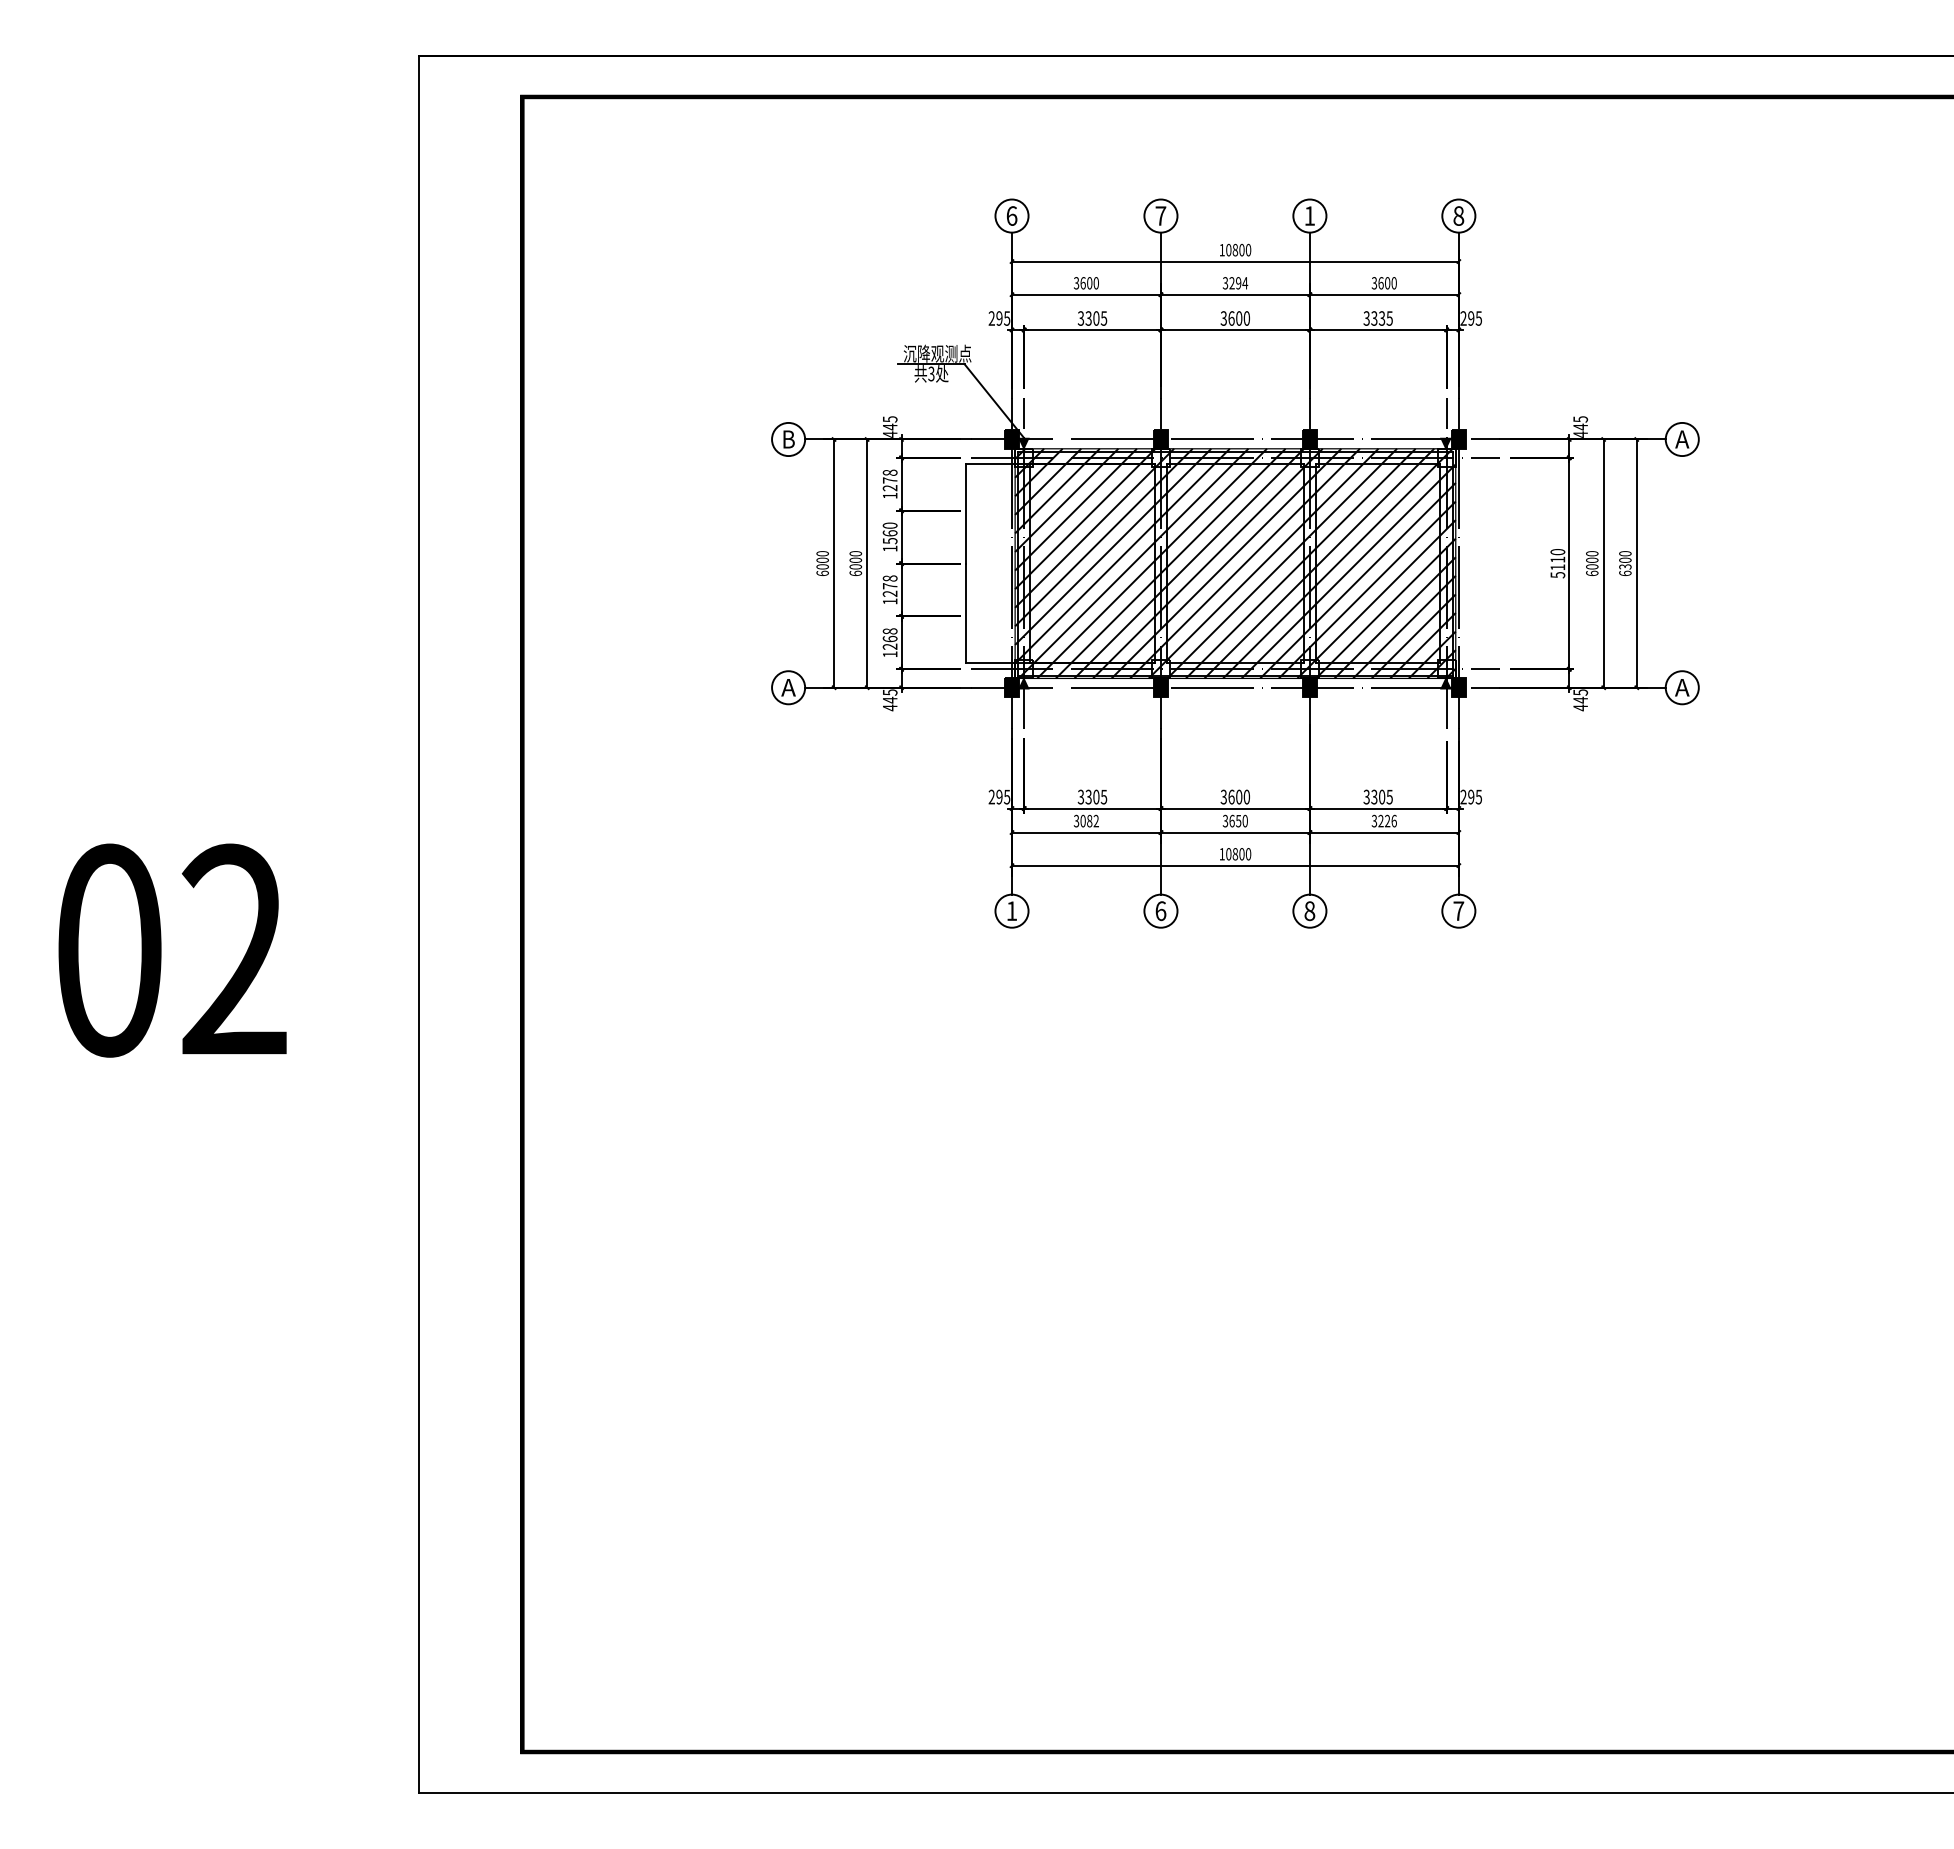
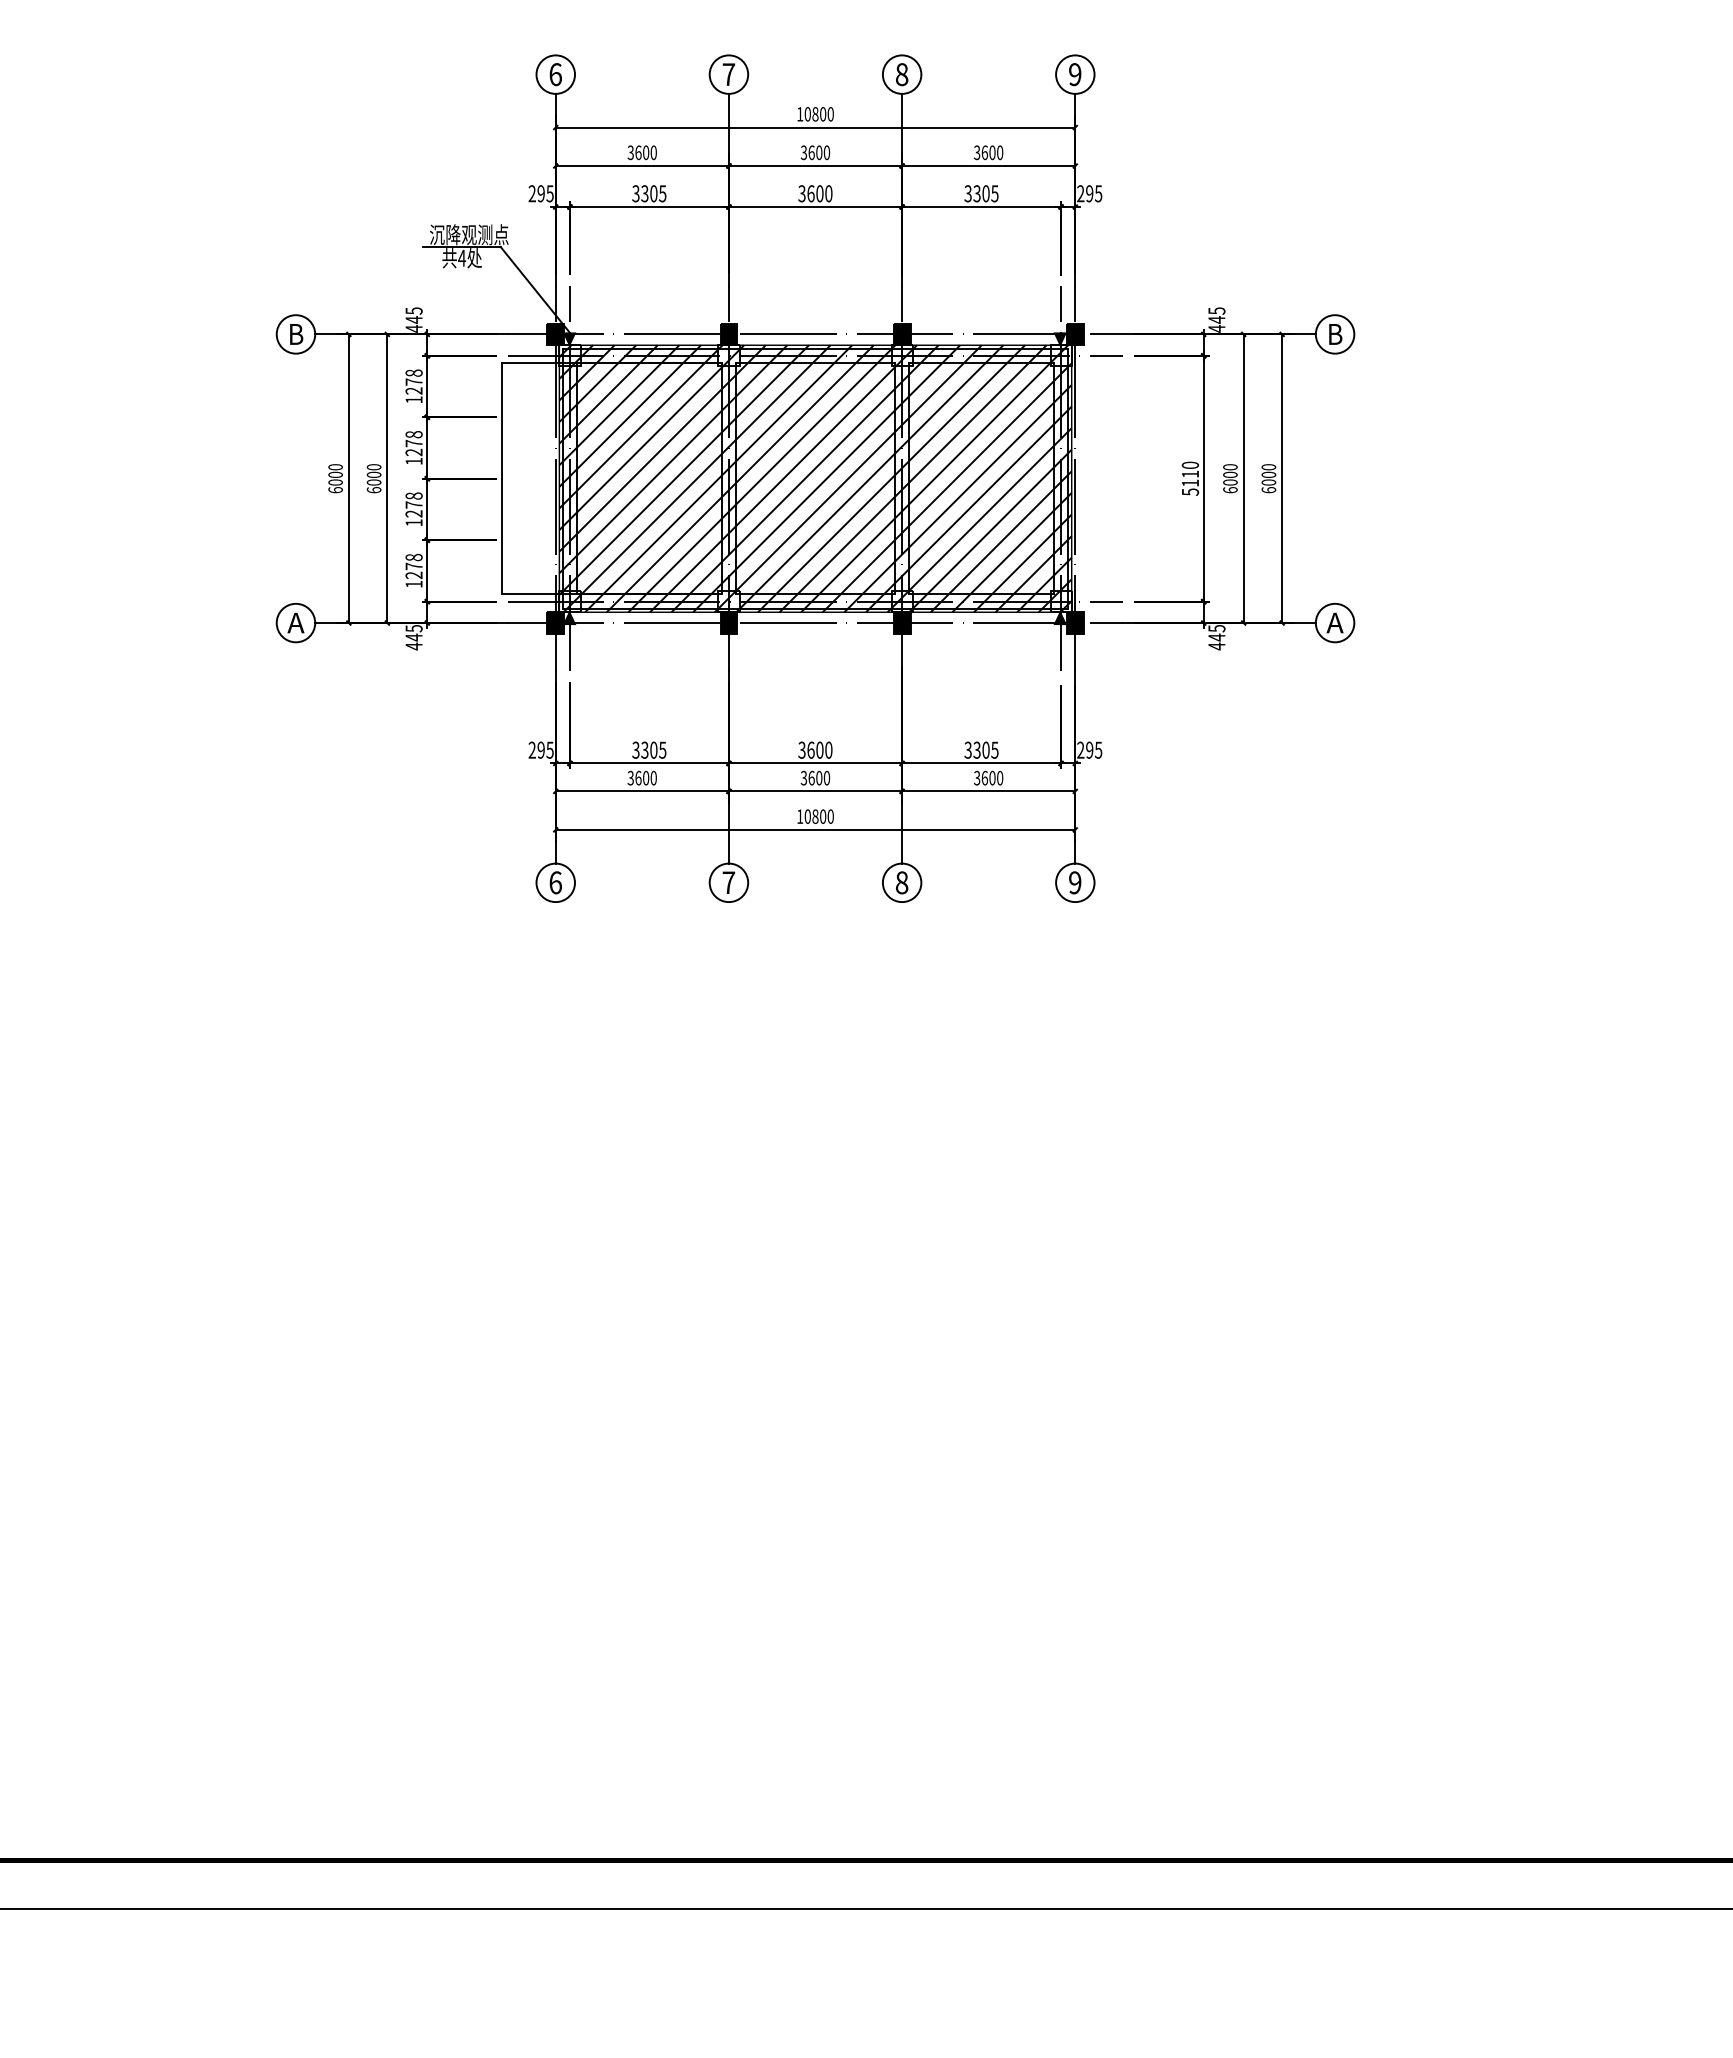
text: (1309, 215) -> (901, 73), 1 -> 8
text: (1458, 215) -> (1074, 73), 8 -> 9
text: (1238, 283) -> (819, 153), 3294 -> 3600
text: (1382, 318) -> (986, 193), 3335 -> 3305
text: (931, 373) -> (462, 257), 3 -> 4
text: (1682, 439) -> (1335, 334), A -> B
text: (889, 533) -> (413, 443), 1560 -> 1278
text: (1625, 566) -> (1269, 482), 6300 -> 6000
text: (889, 638) -> (413, 565), 1268 -> 1278
text: (1238, 820) -> (819, 777), 3650 -> 3600
text: (1387, 820) -> (992, 777), 3226 -> 3600
text: (1089, 821) -> (645, 778), 3082 -> 3600
text: (1011, 911) -> (555, 883), 1 -> 6
text: (1160, 911) -> (728, 883), 6 -> 7
text: (1458, 911) -> (1074, 883), 7 -> 9

